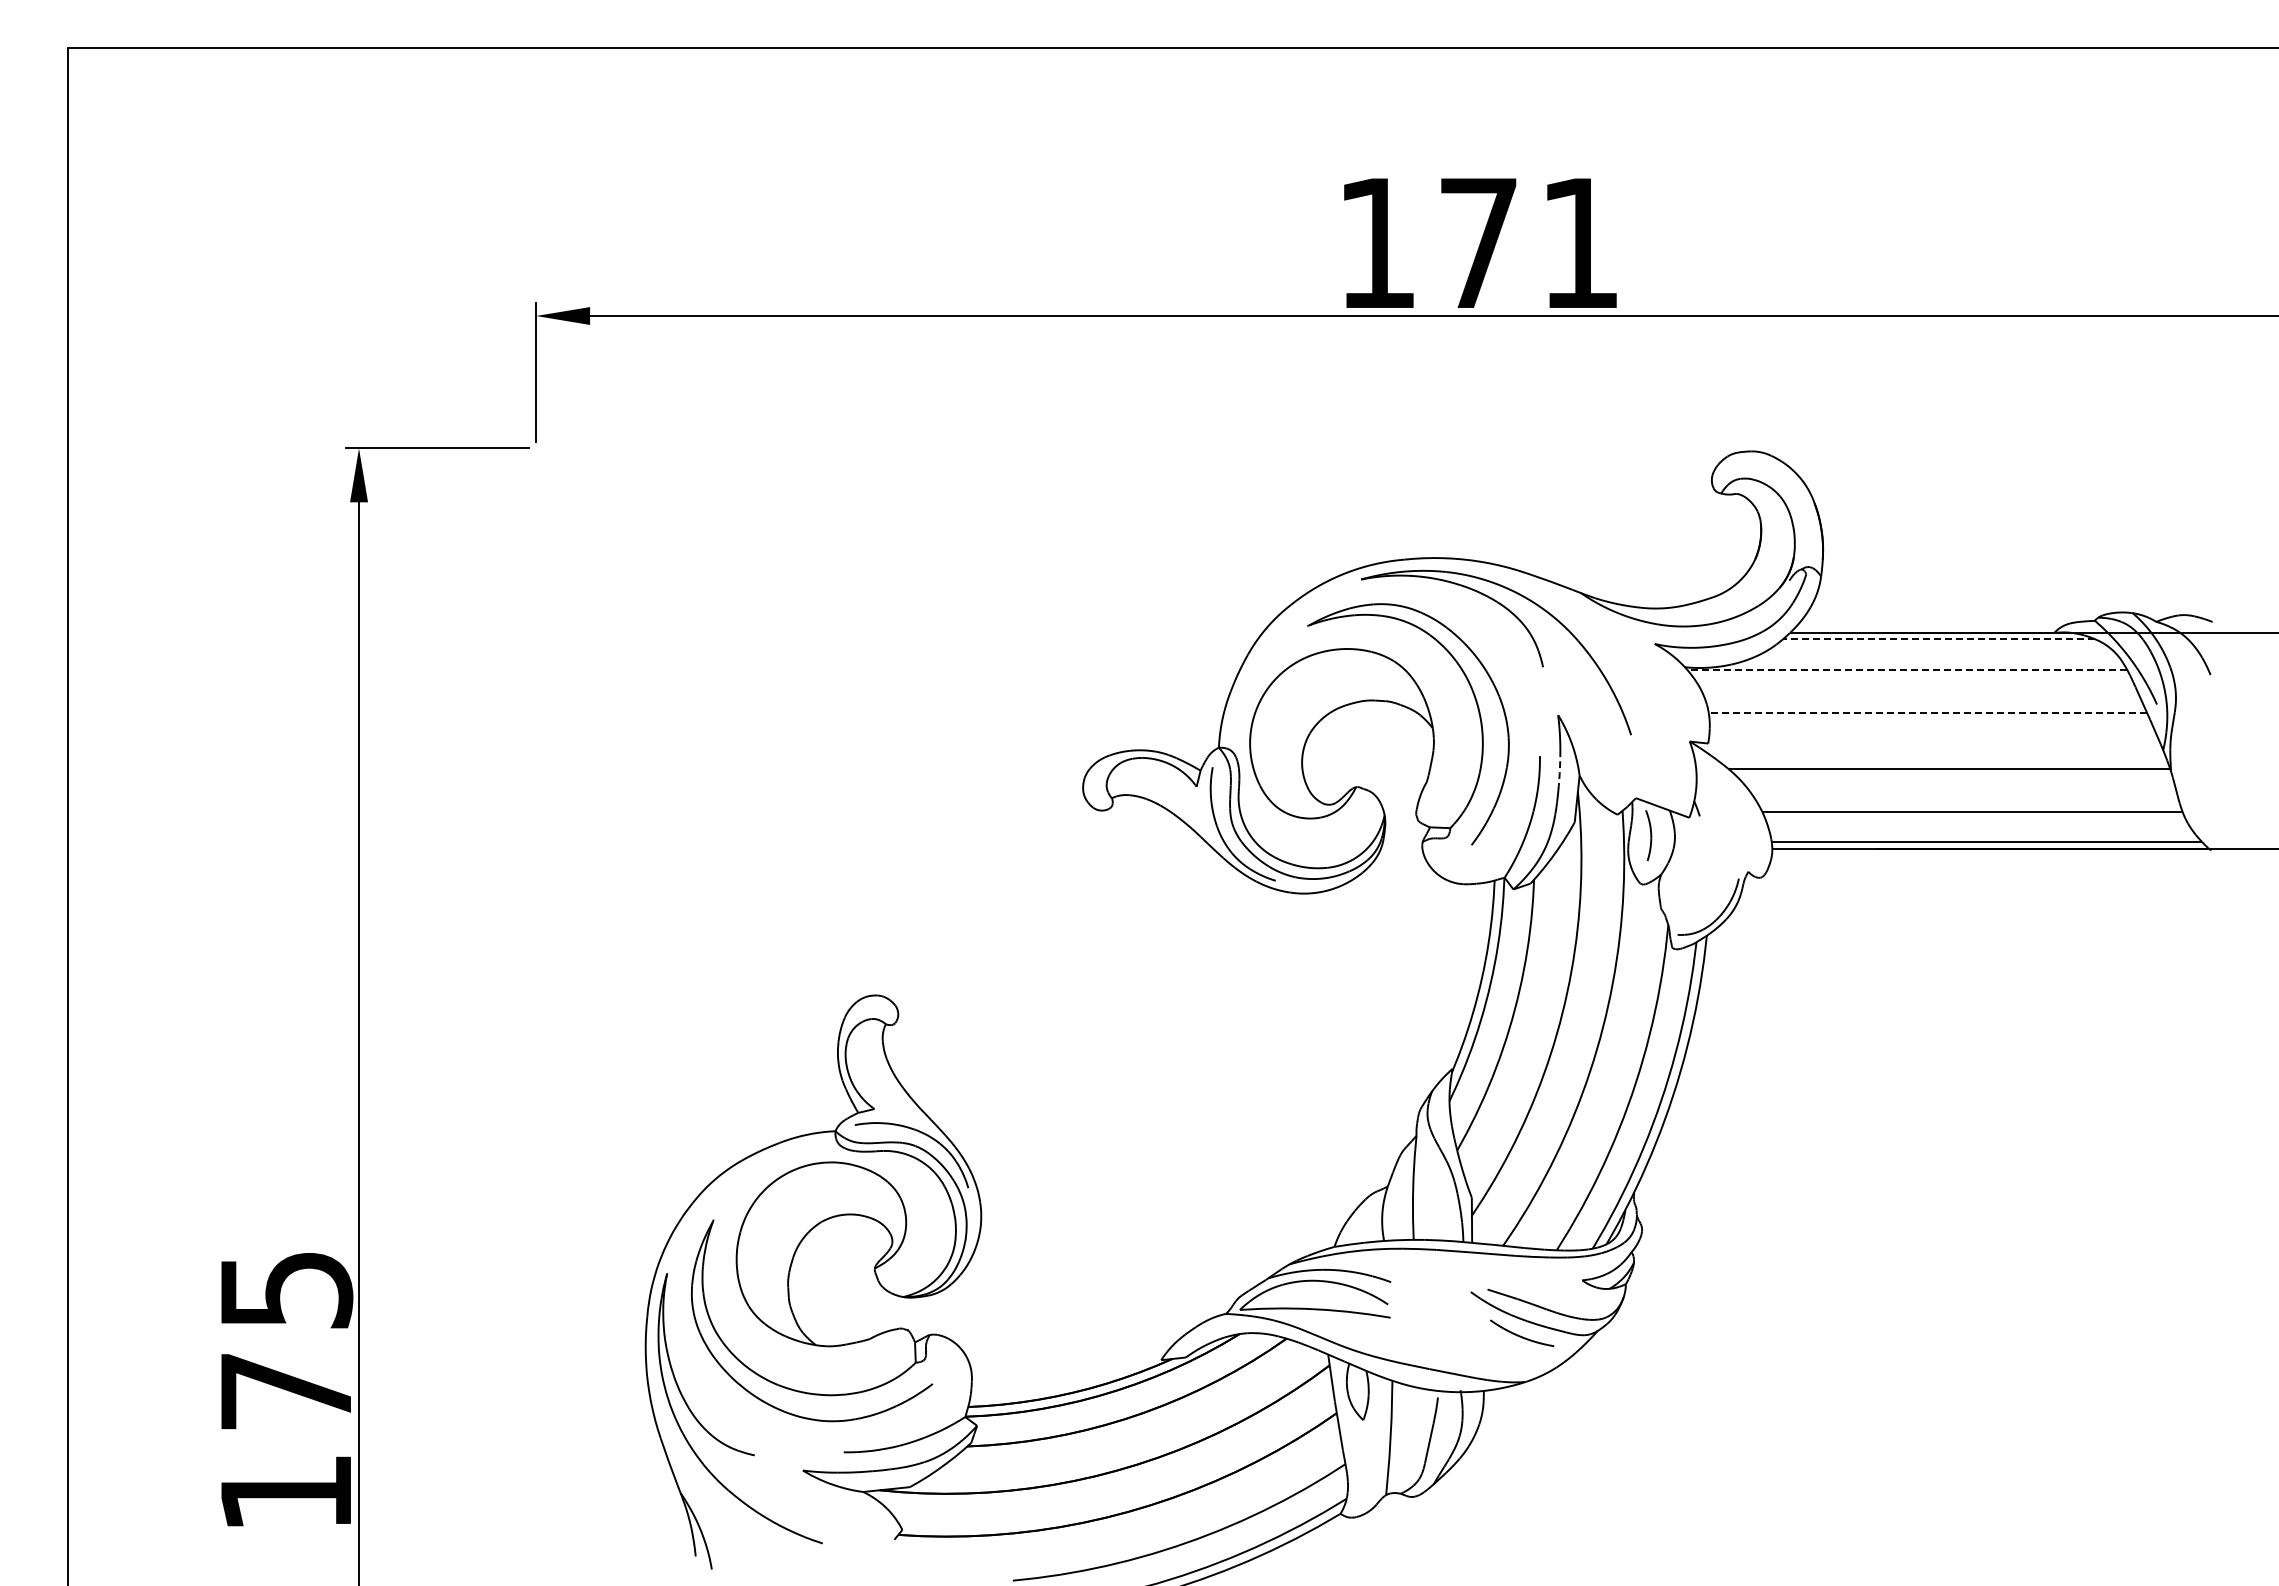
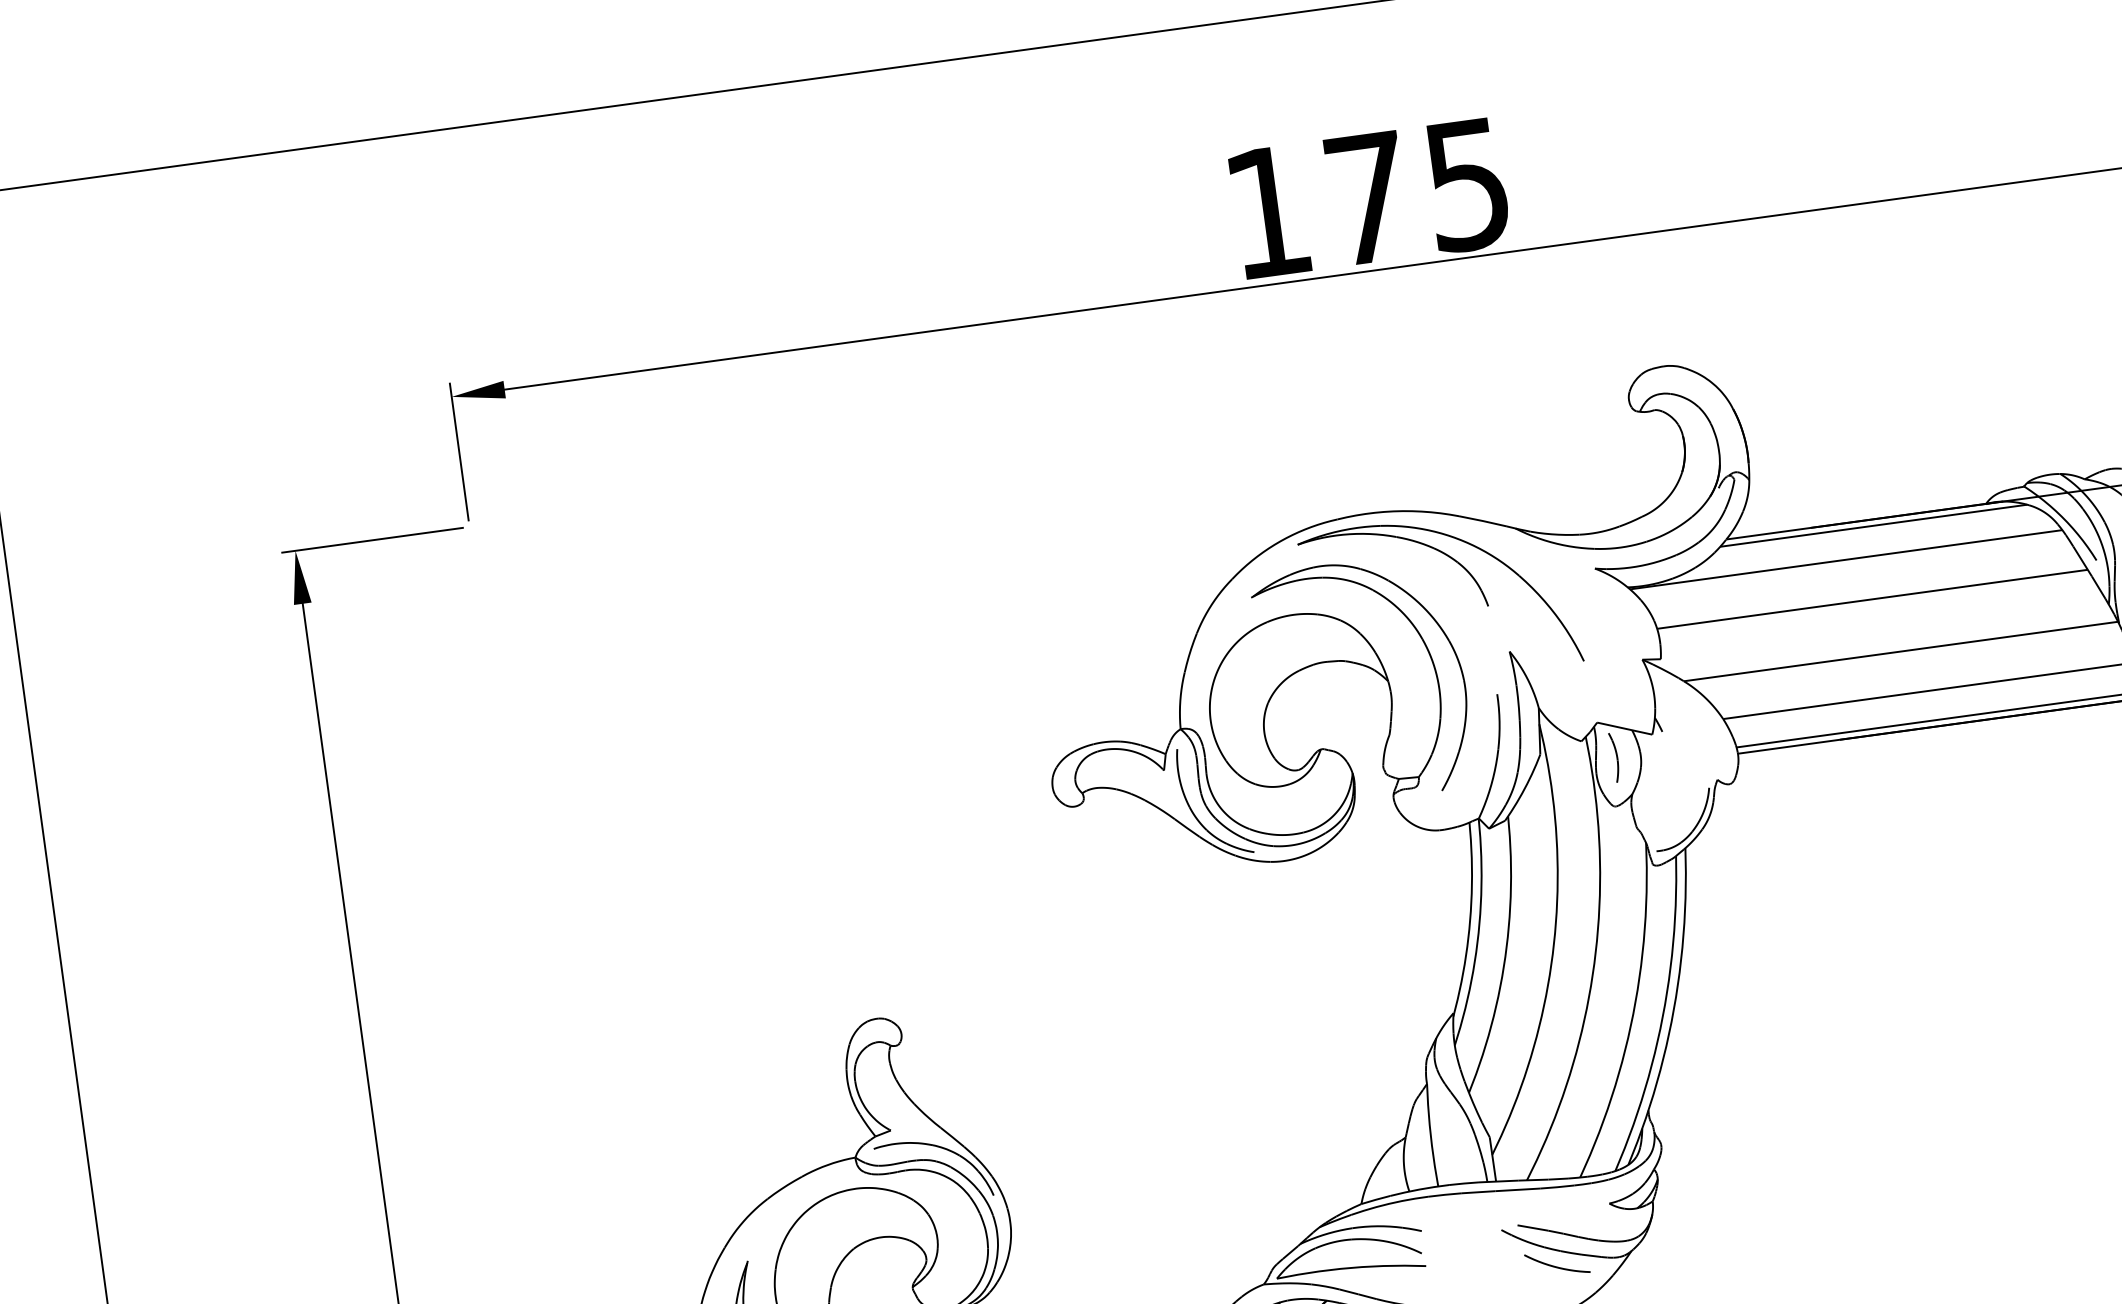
text: (1579, 244) -> (1467, 186), 171 -> 175
line: (1938, 639) -> (1873, 525), dashed -> solid
line: (1906, 669) -> (1845, 559), dashed -> solid
line: (1927, 712) -> (1872, 599), dashed -> solid
line: (1559, 767) -> (1517, 702), dashed -> solid

